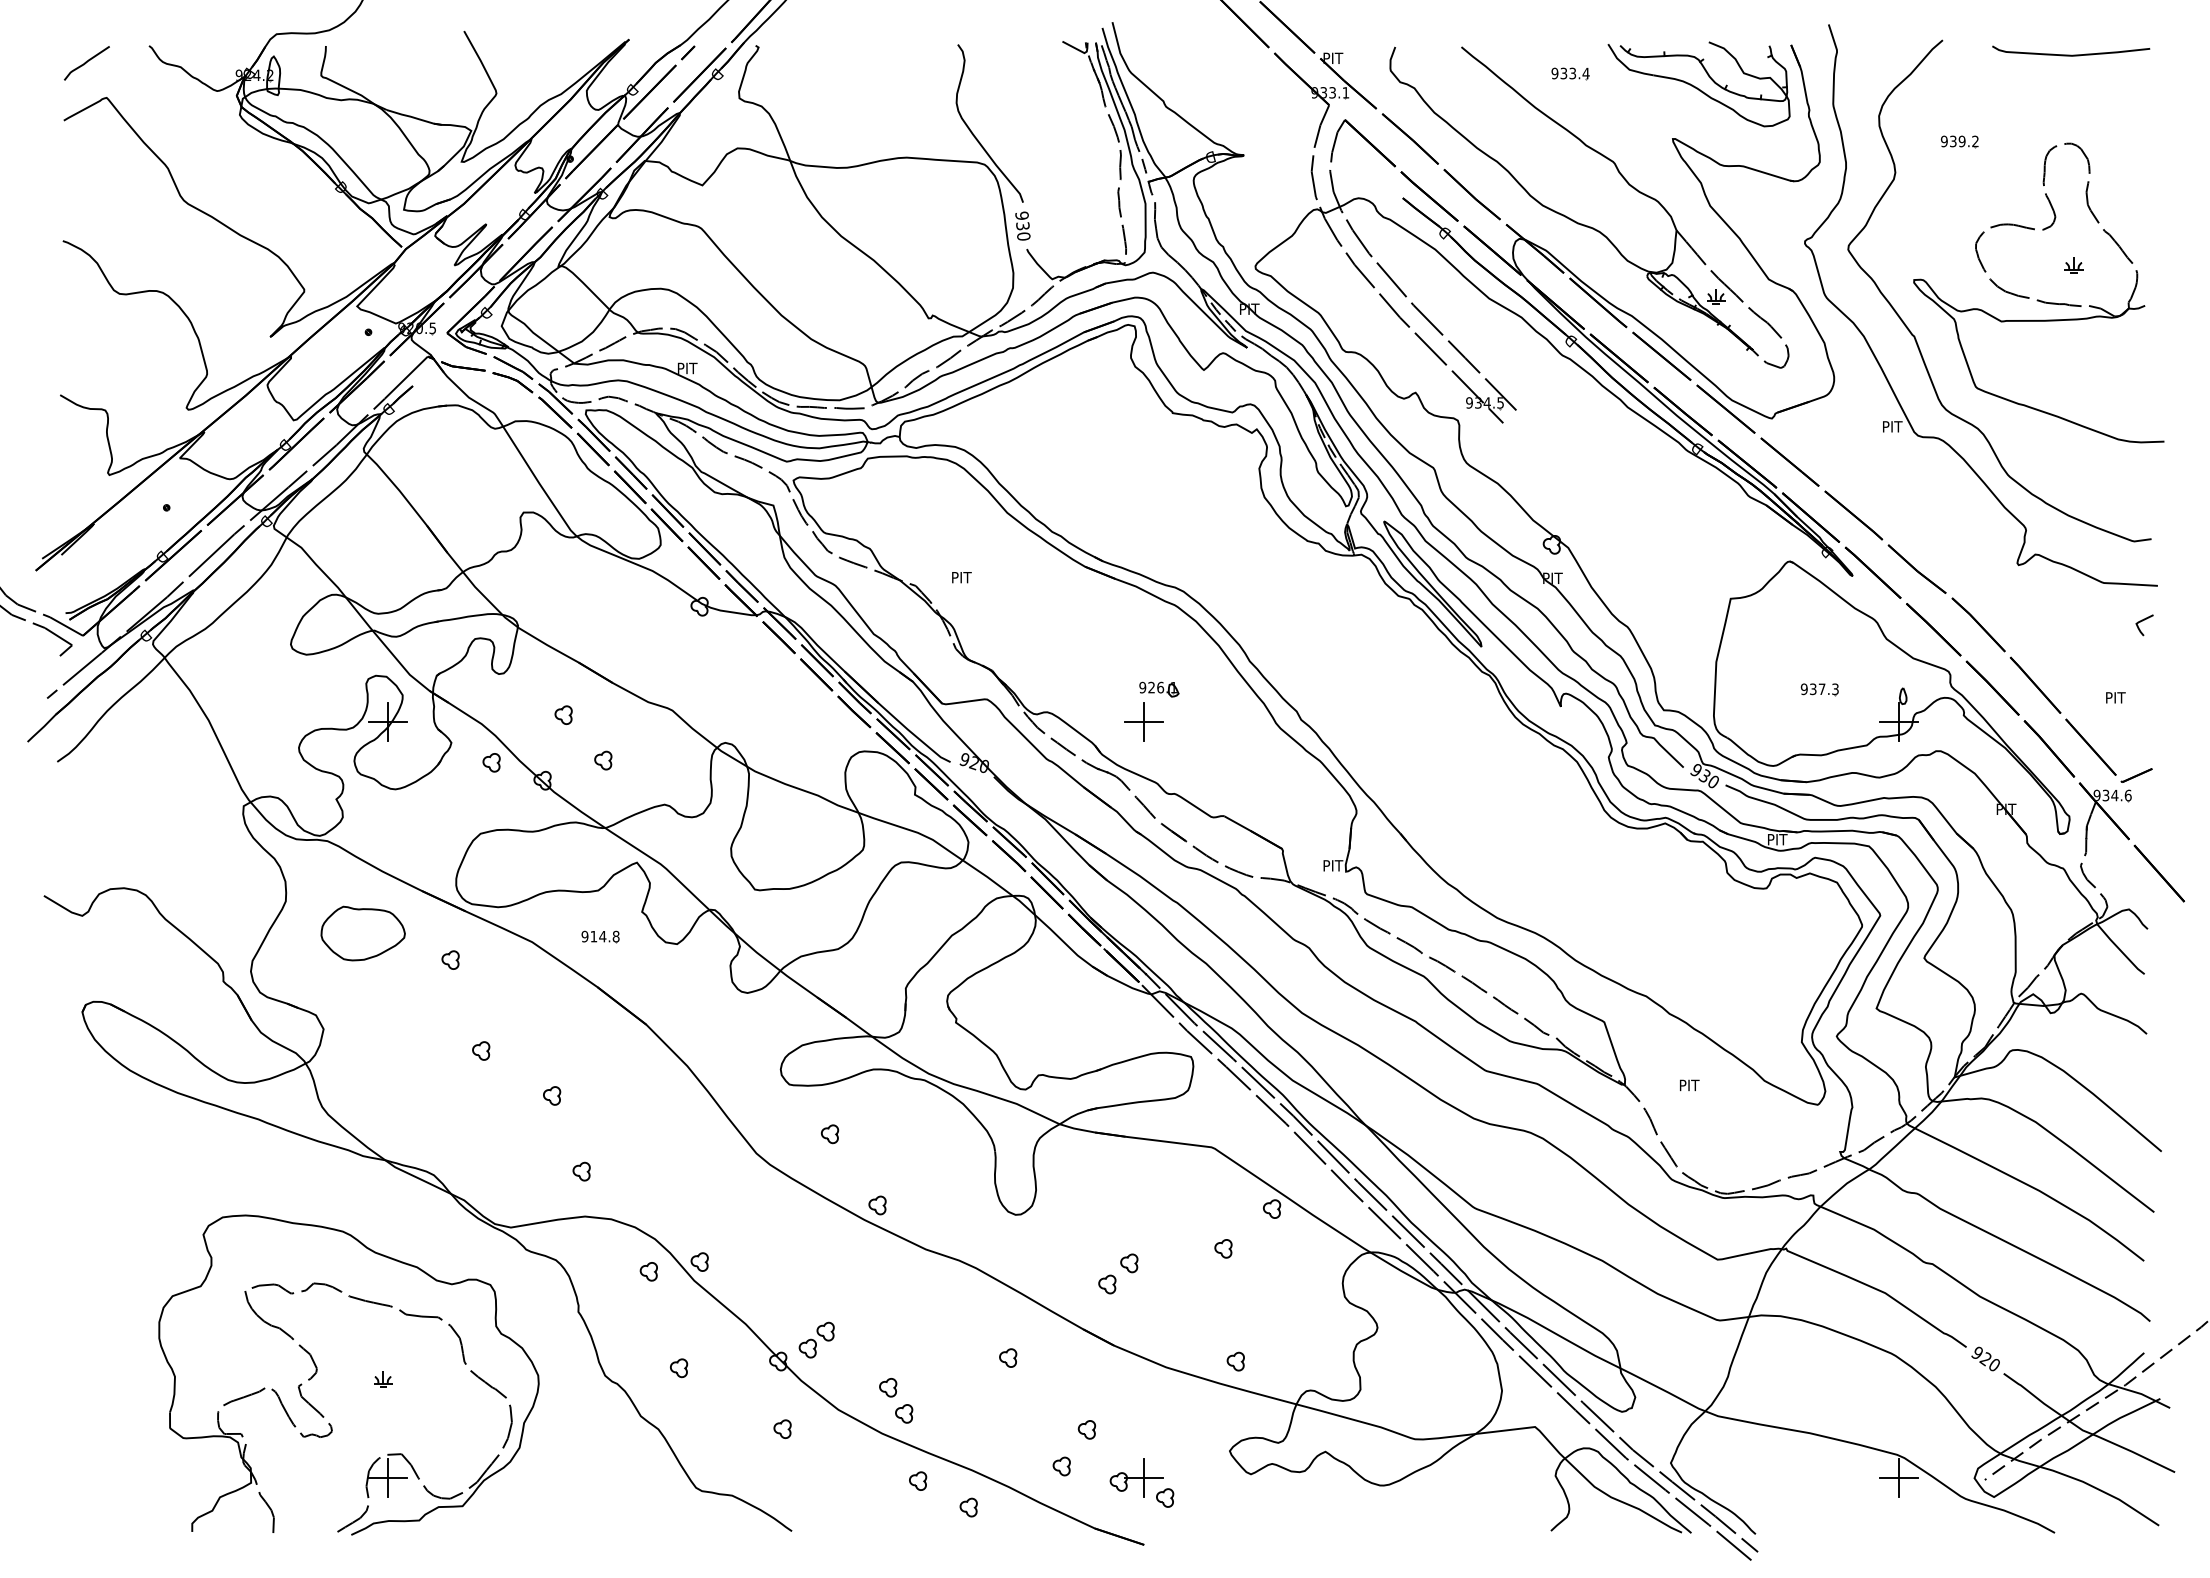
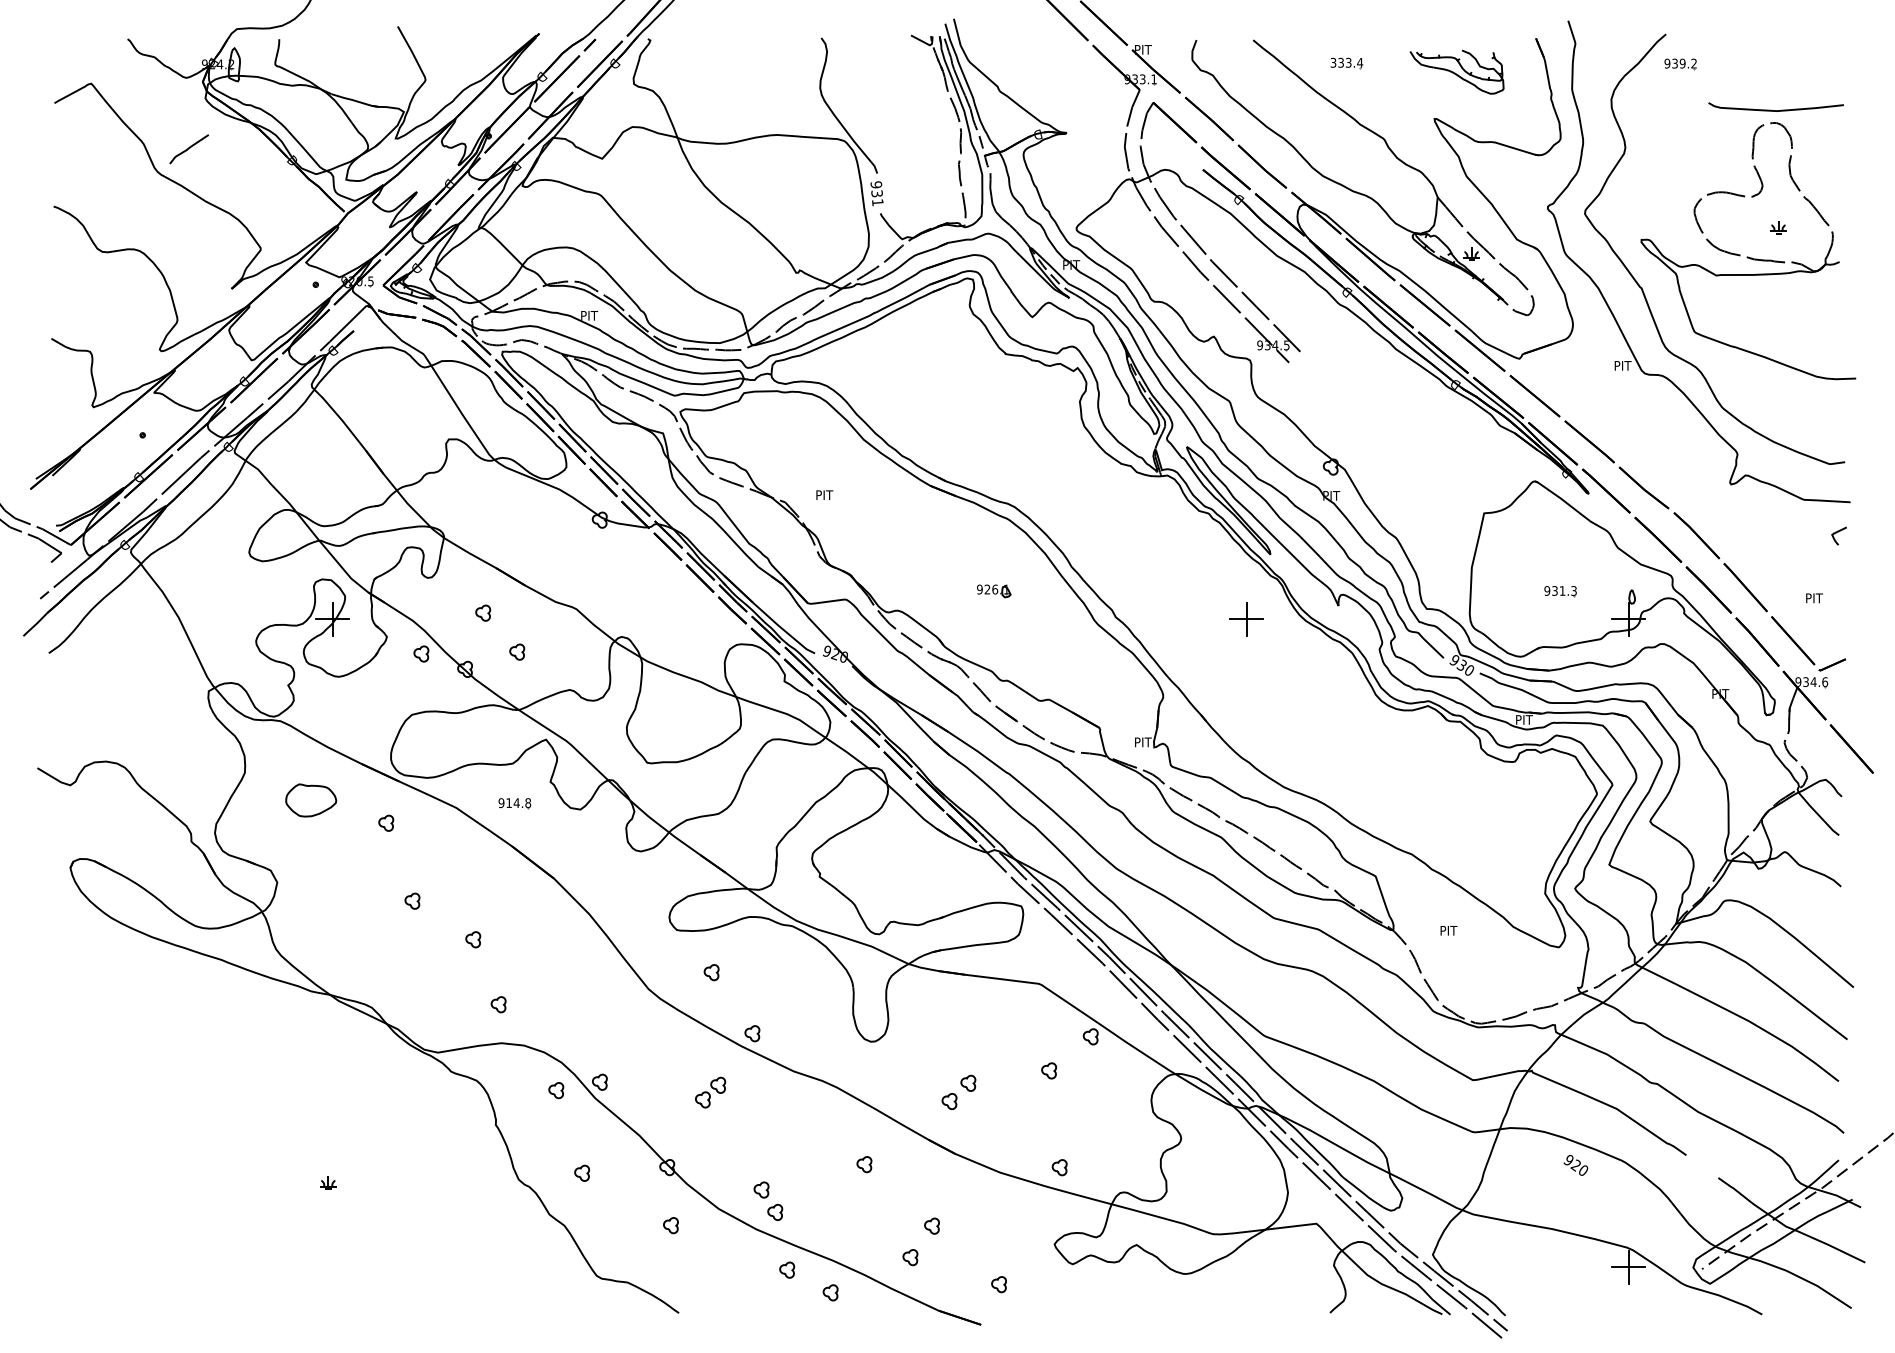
curve: (2071, 54) -> (1776, 109), moved
curve: (86, 63) -> (188, 149), moved
text: (1554, 73) -> (1333, 62), 933.4 -> 333.4
part: (1698, 84) -> (1456, 72), size x0.6
part: (1959, 141) -> (1680, 63), moved
text: (1023, 236) -> (877, 202), 930 -> 931
text: (1821, 688) -> (1562, 590), 937.3 -> 931.3
part: (1143, 721) -> (1246, 618), moved
part: (362, 933) -> (310, 800), size x0.7
part: (816, 1339) -> (710, 1092), moved
text: (1985, 1358) -> (1575, 1164), moved
part: (317, 1372) -> (272, 1176), removed
part: (1136, 1477) -> (974, 1267), removed

